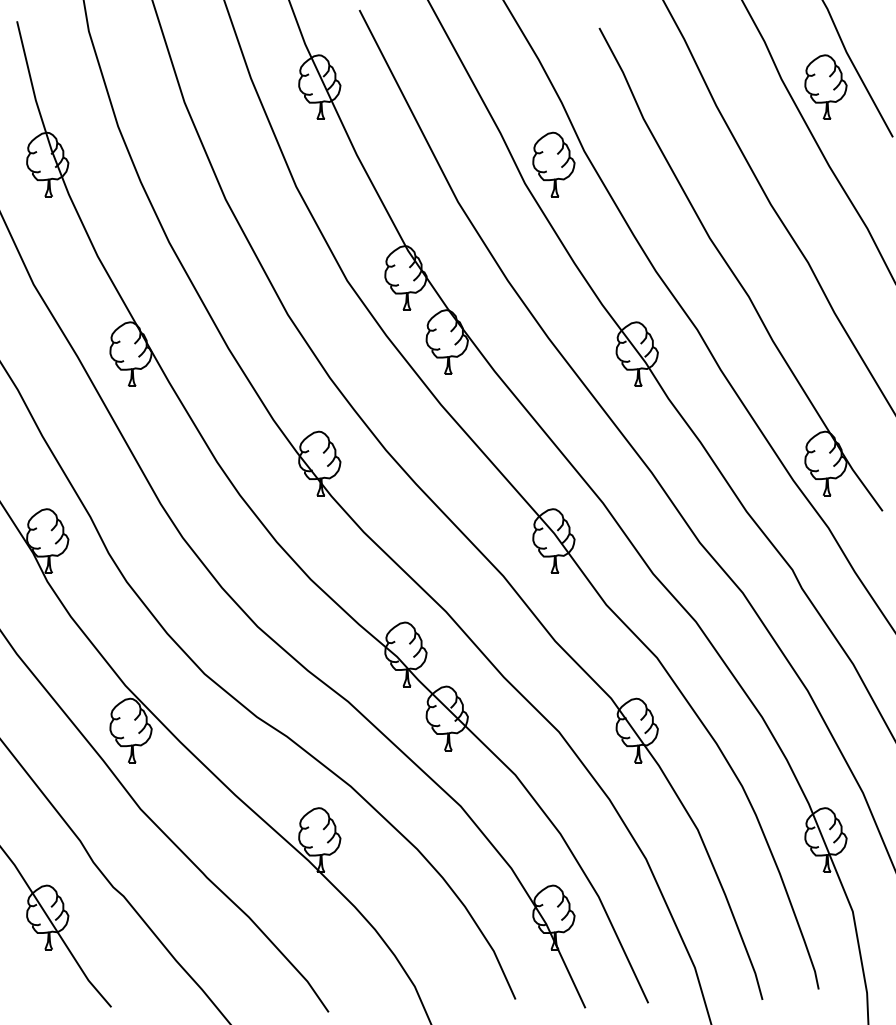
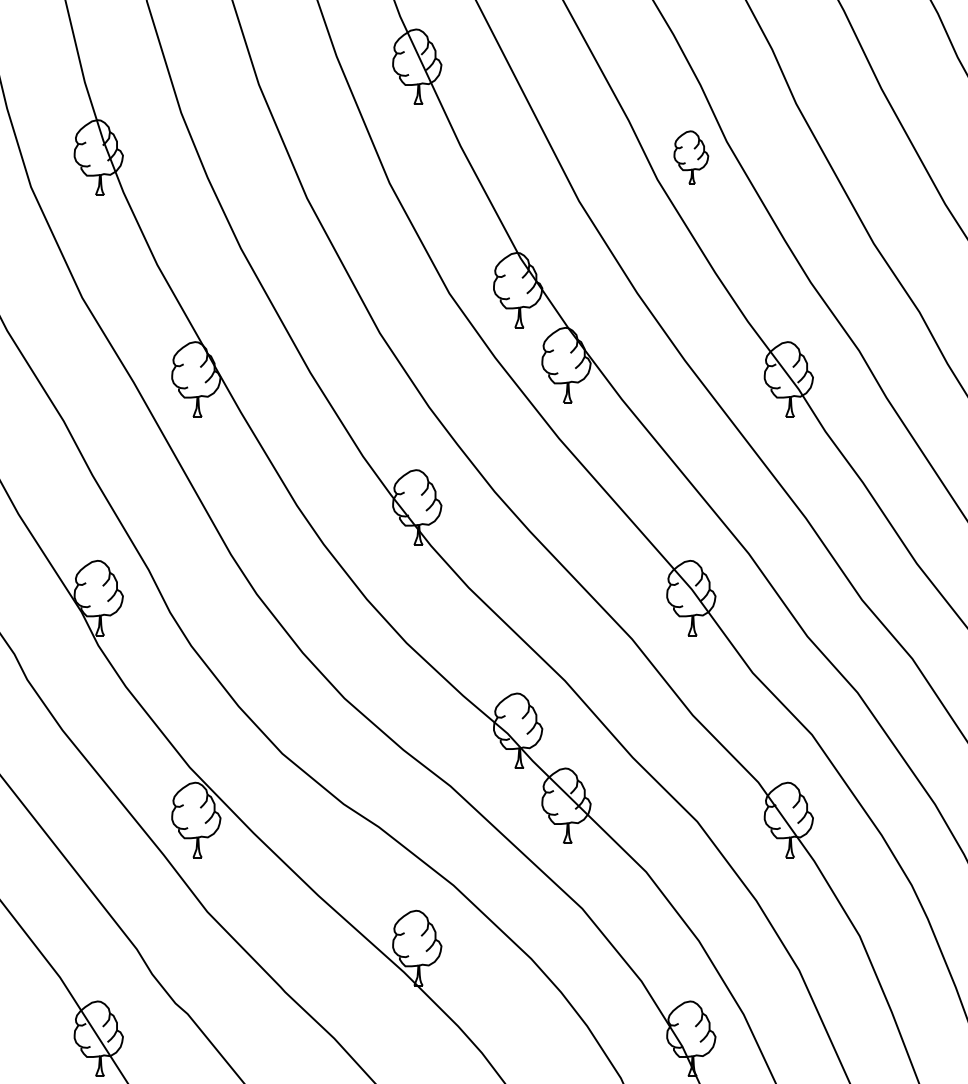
part: (553, 164) -> (690, 157), size x0.7

